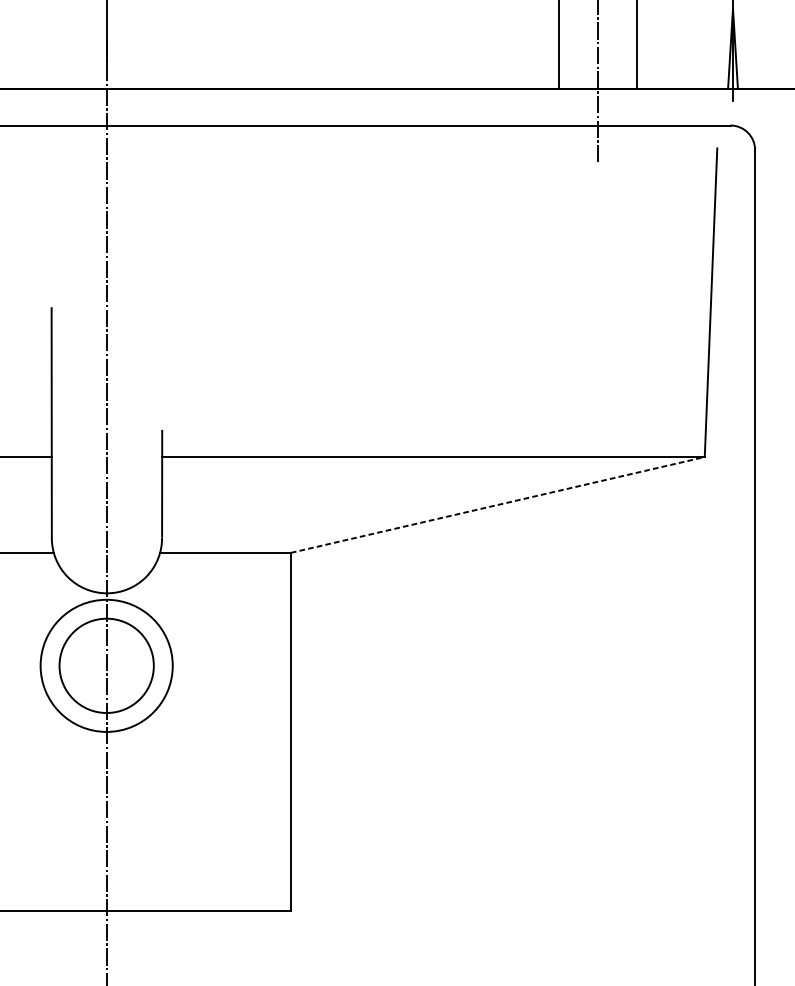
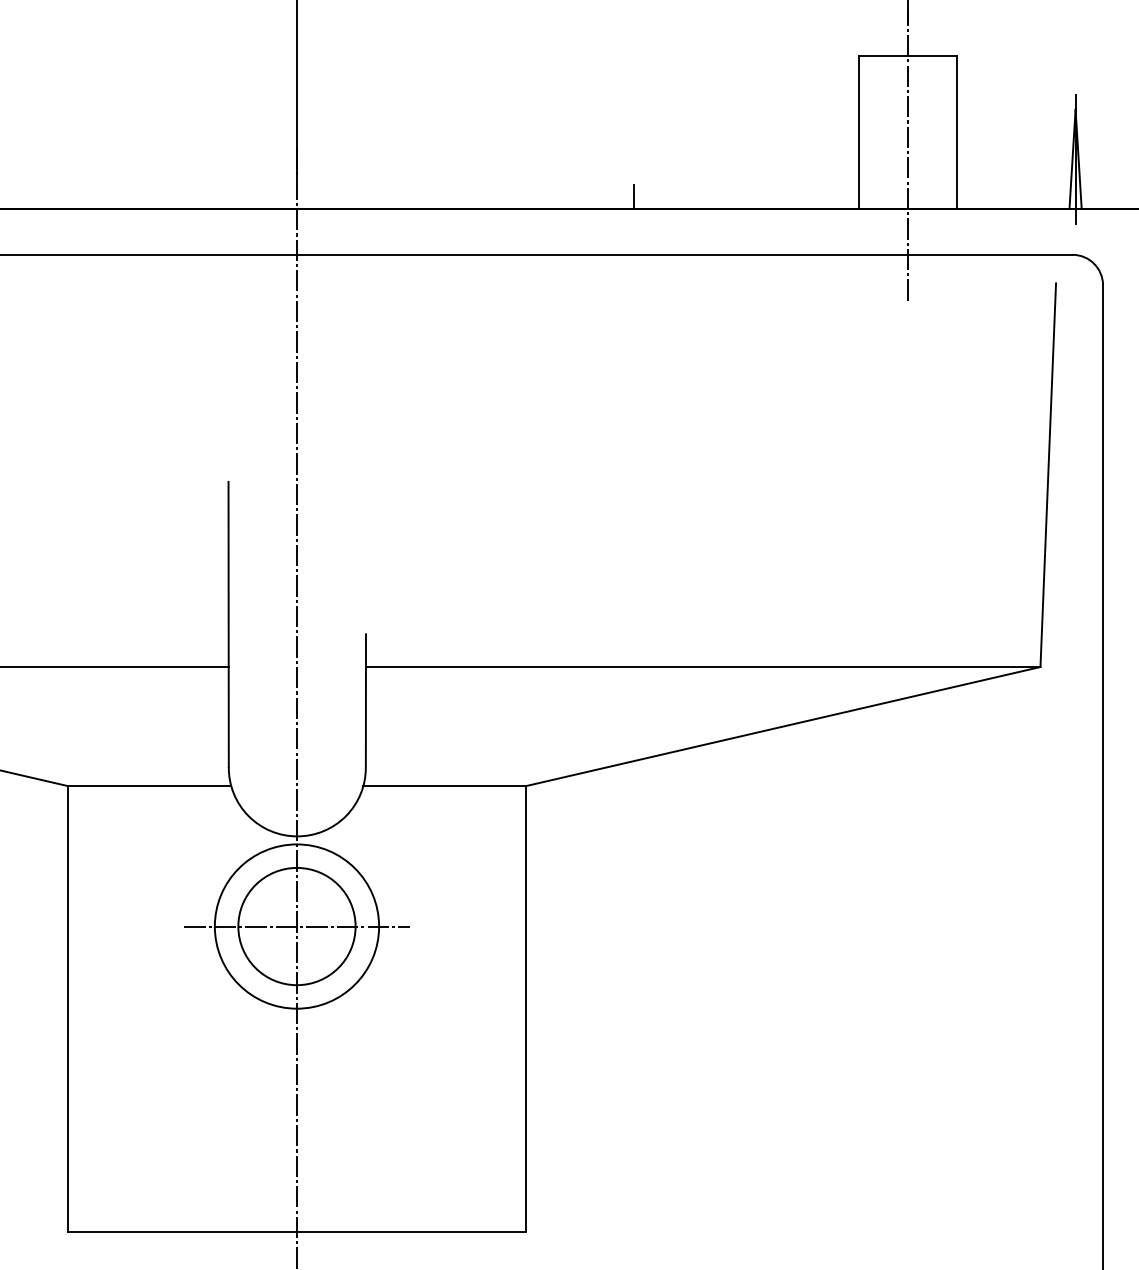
line: (378, 78) -> (634, 196), added
line: (498, 504) -> (783, 726), dashed -> solid
line: (106, 665) -> (296, 926), added

